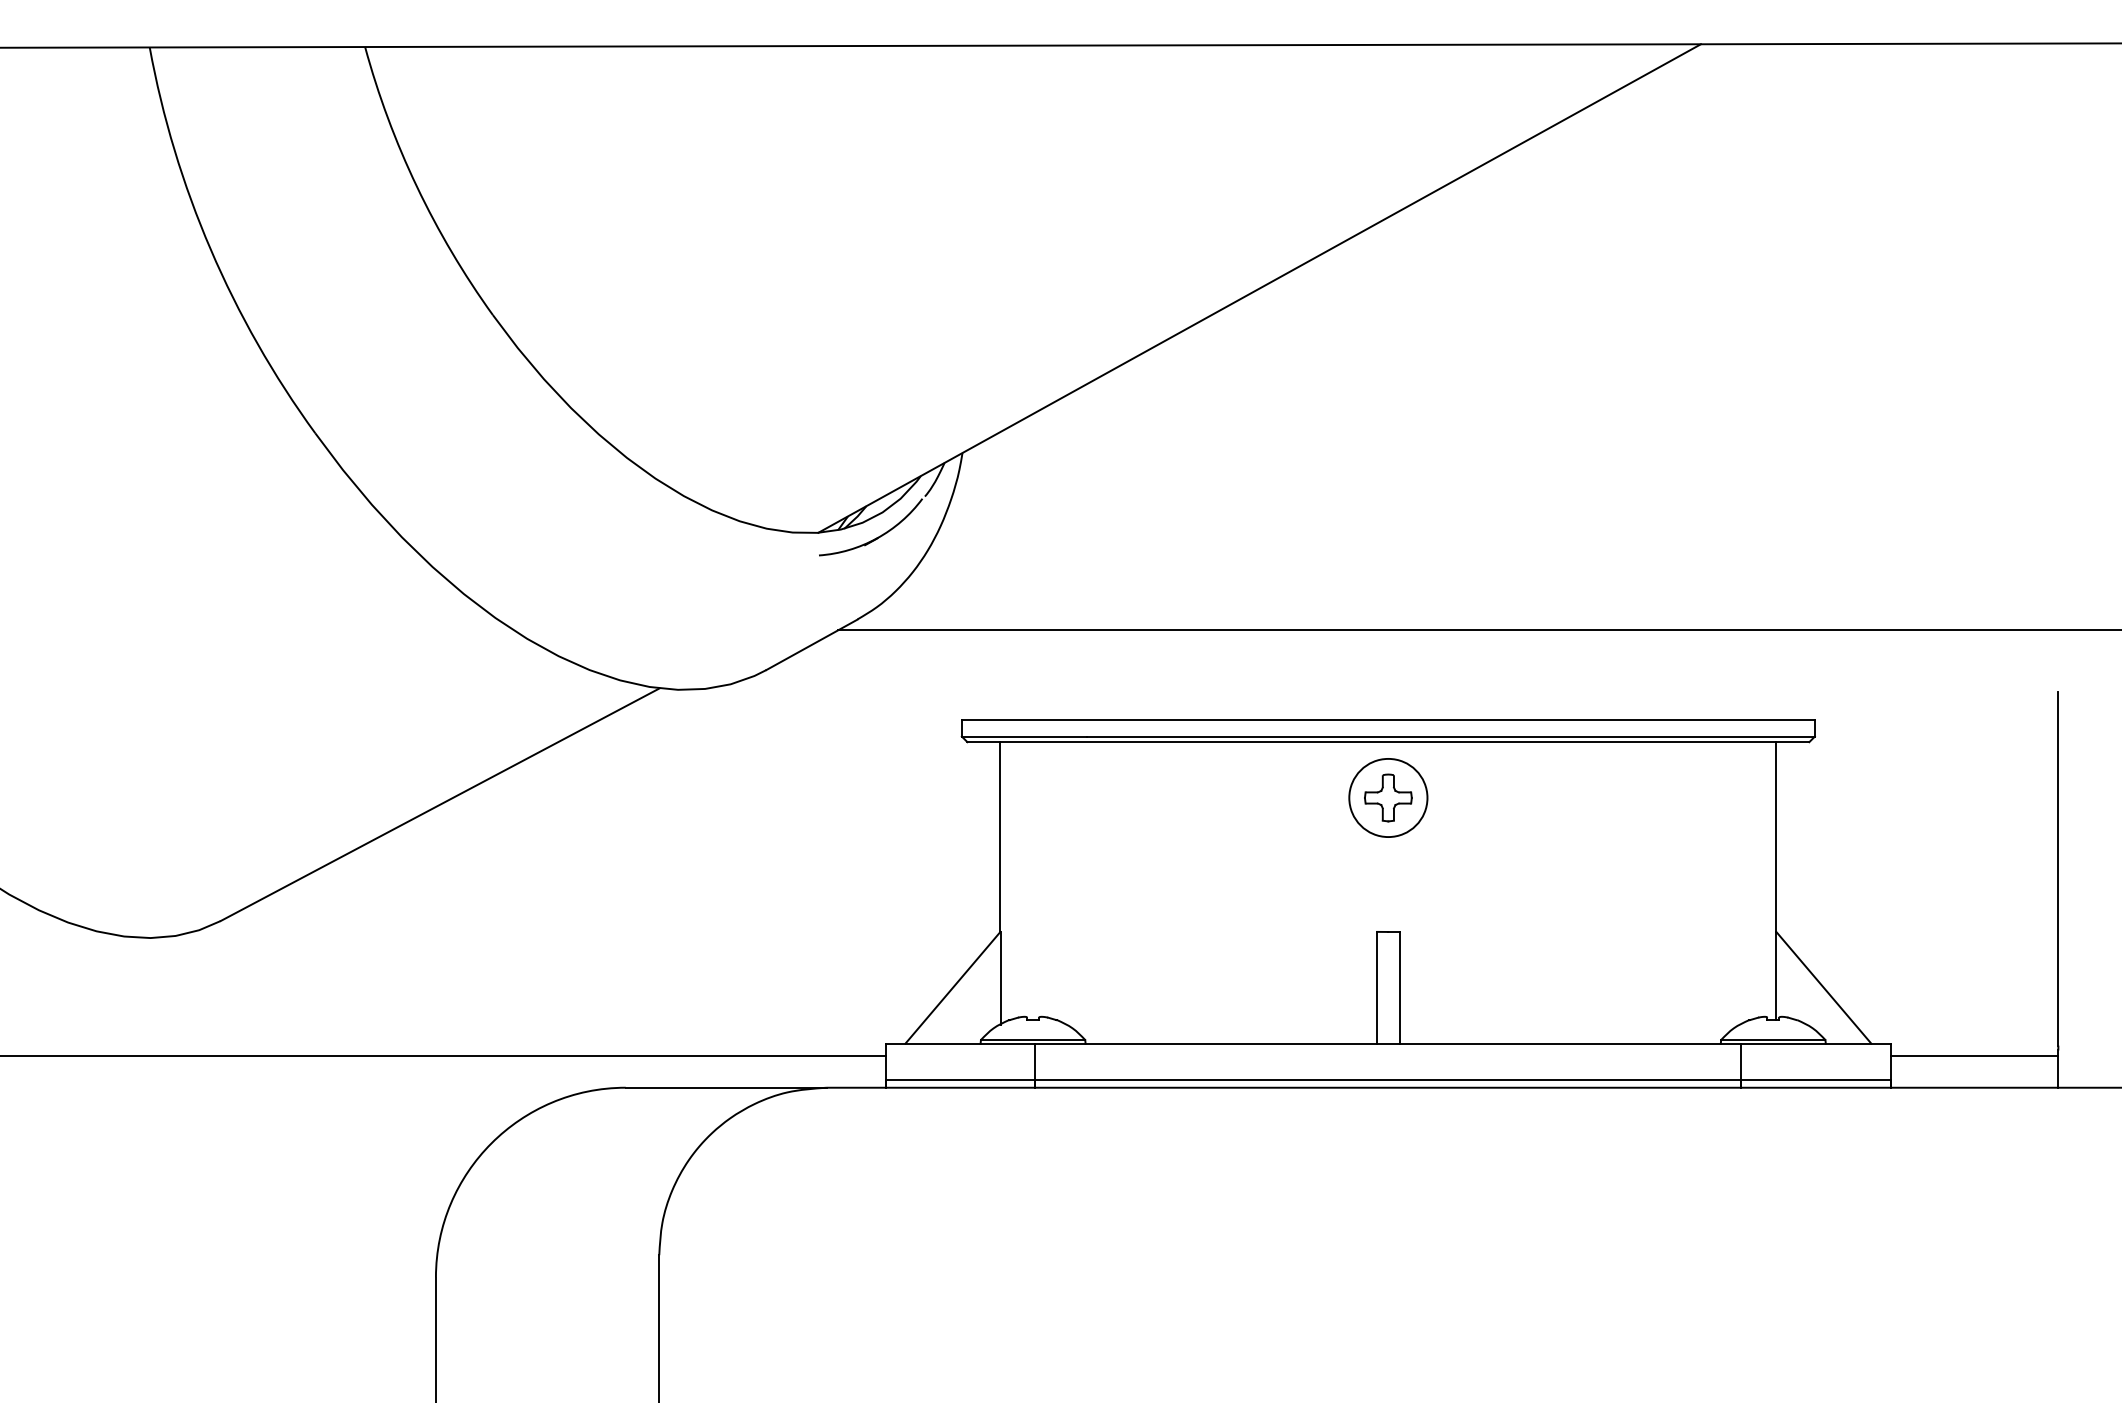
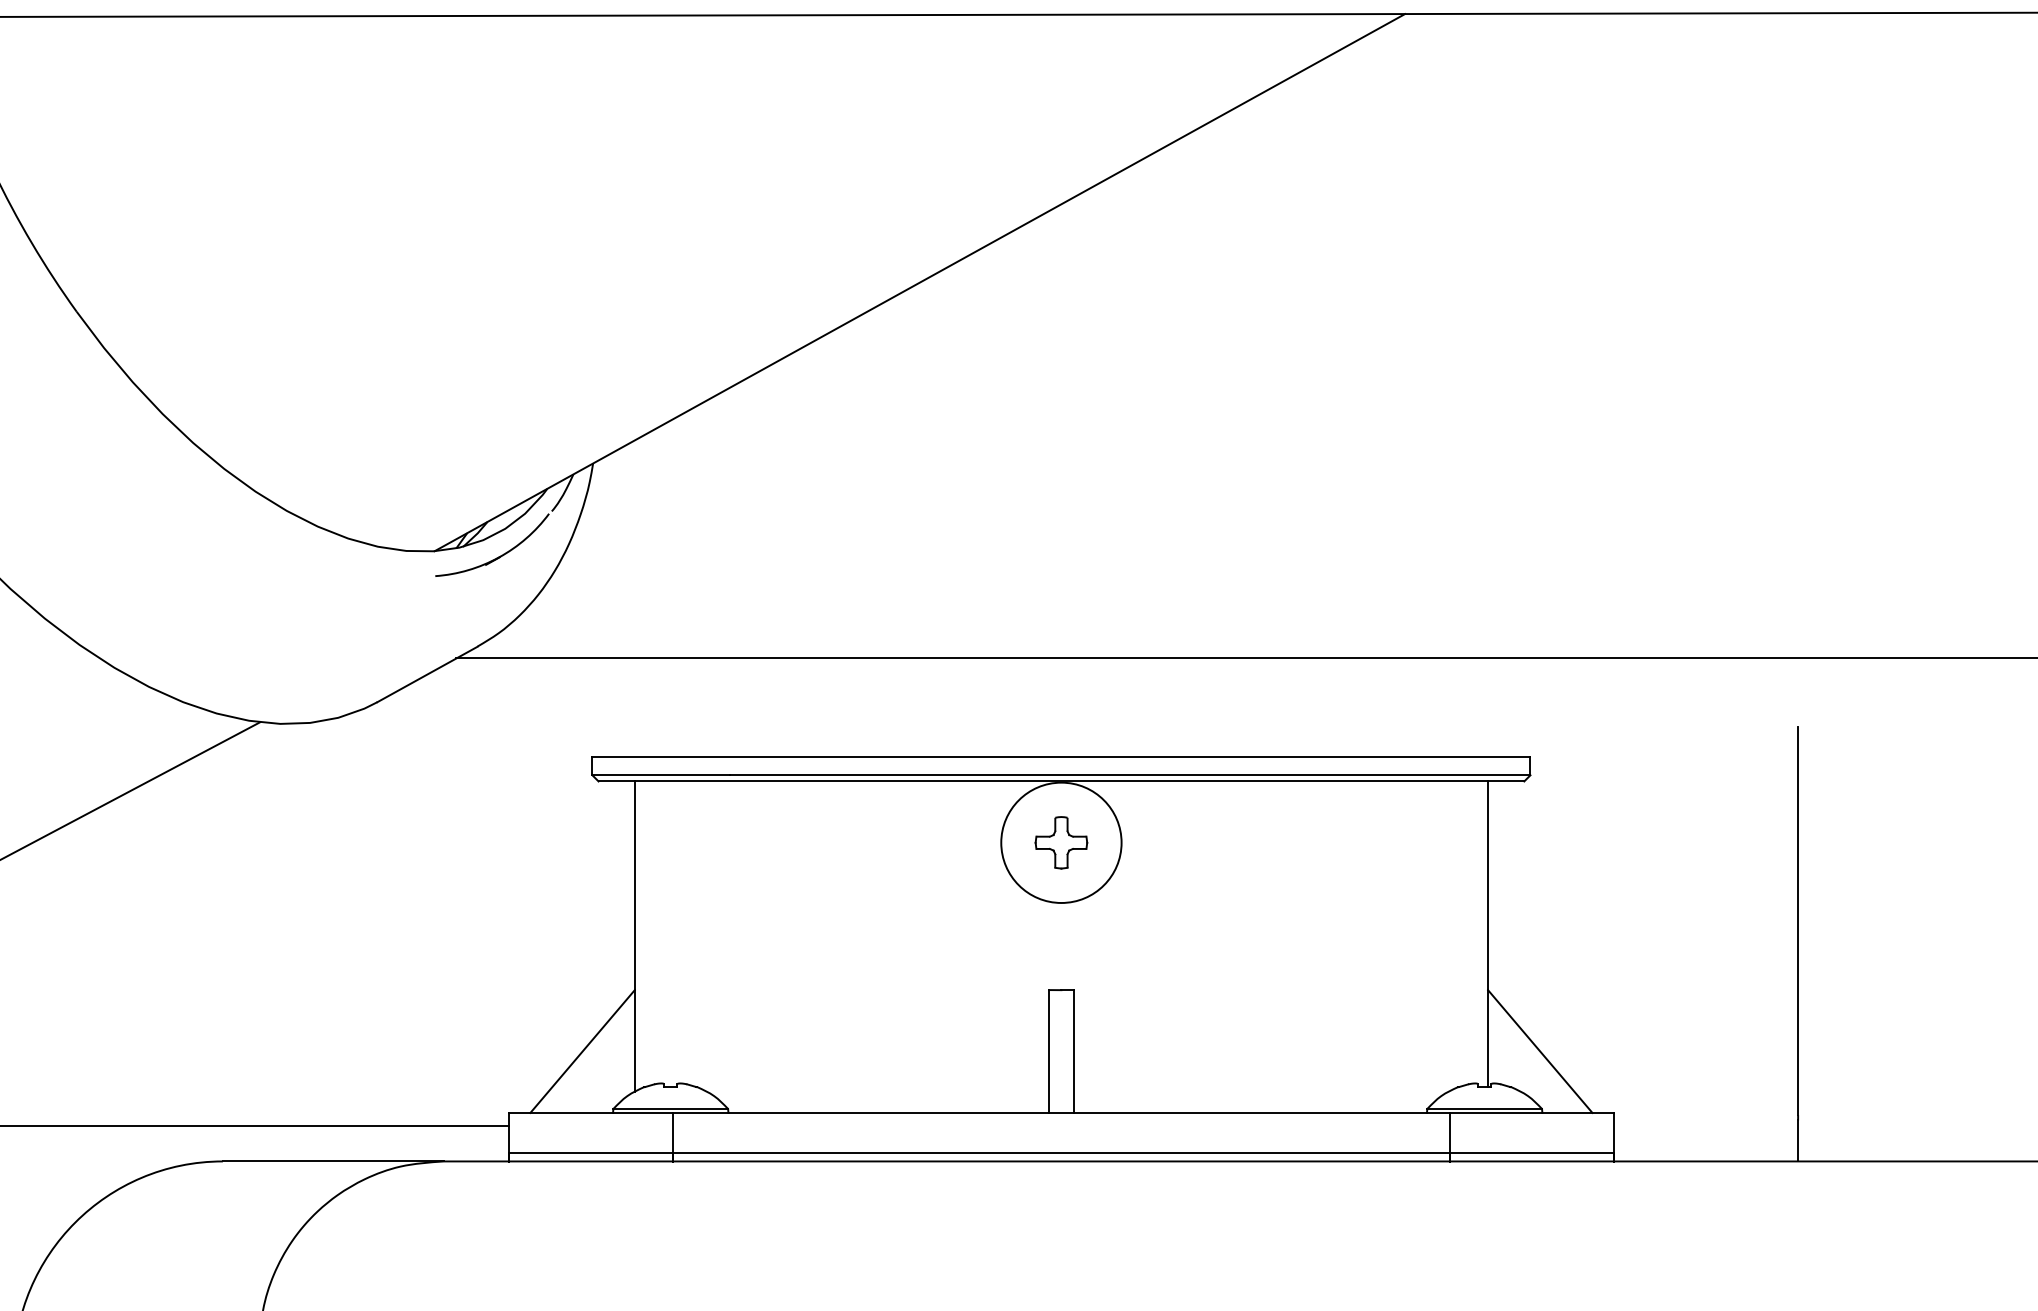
circle: (1388, 797) -> (1061, 842), size x1.4
line: (1974, 1055) -> (1705, 1125), removed

